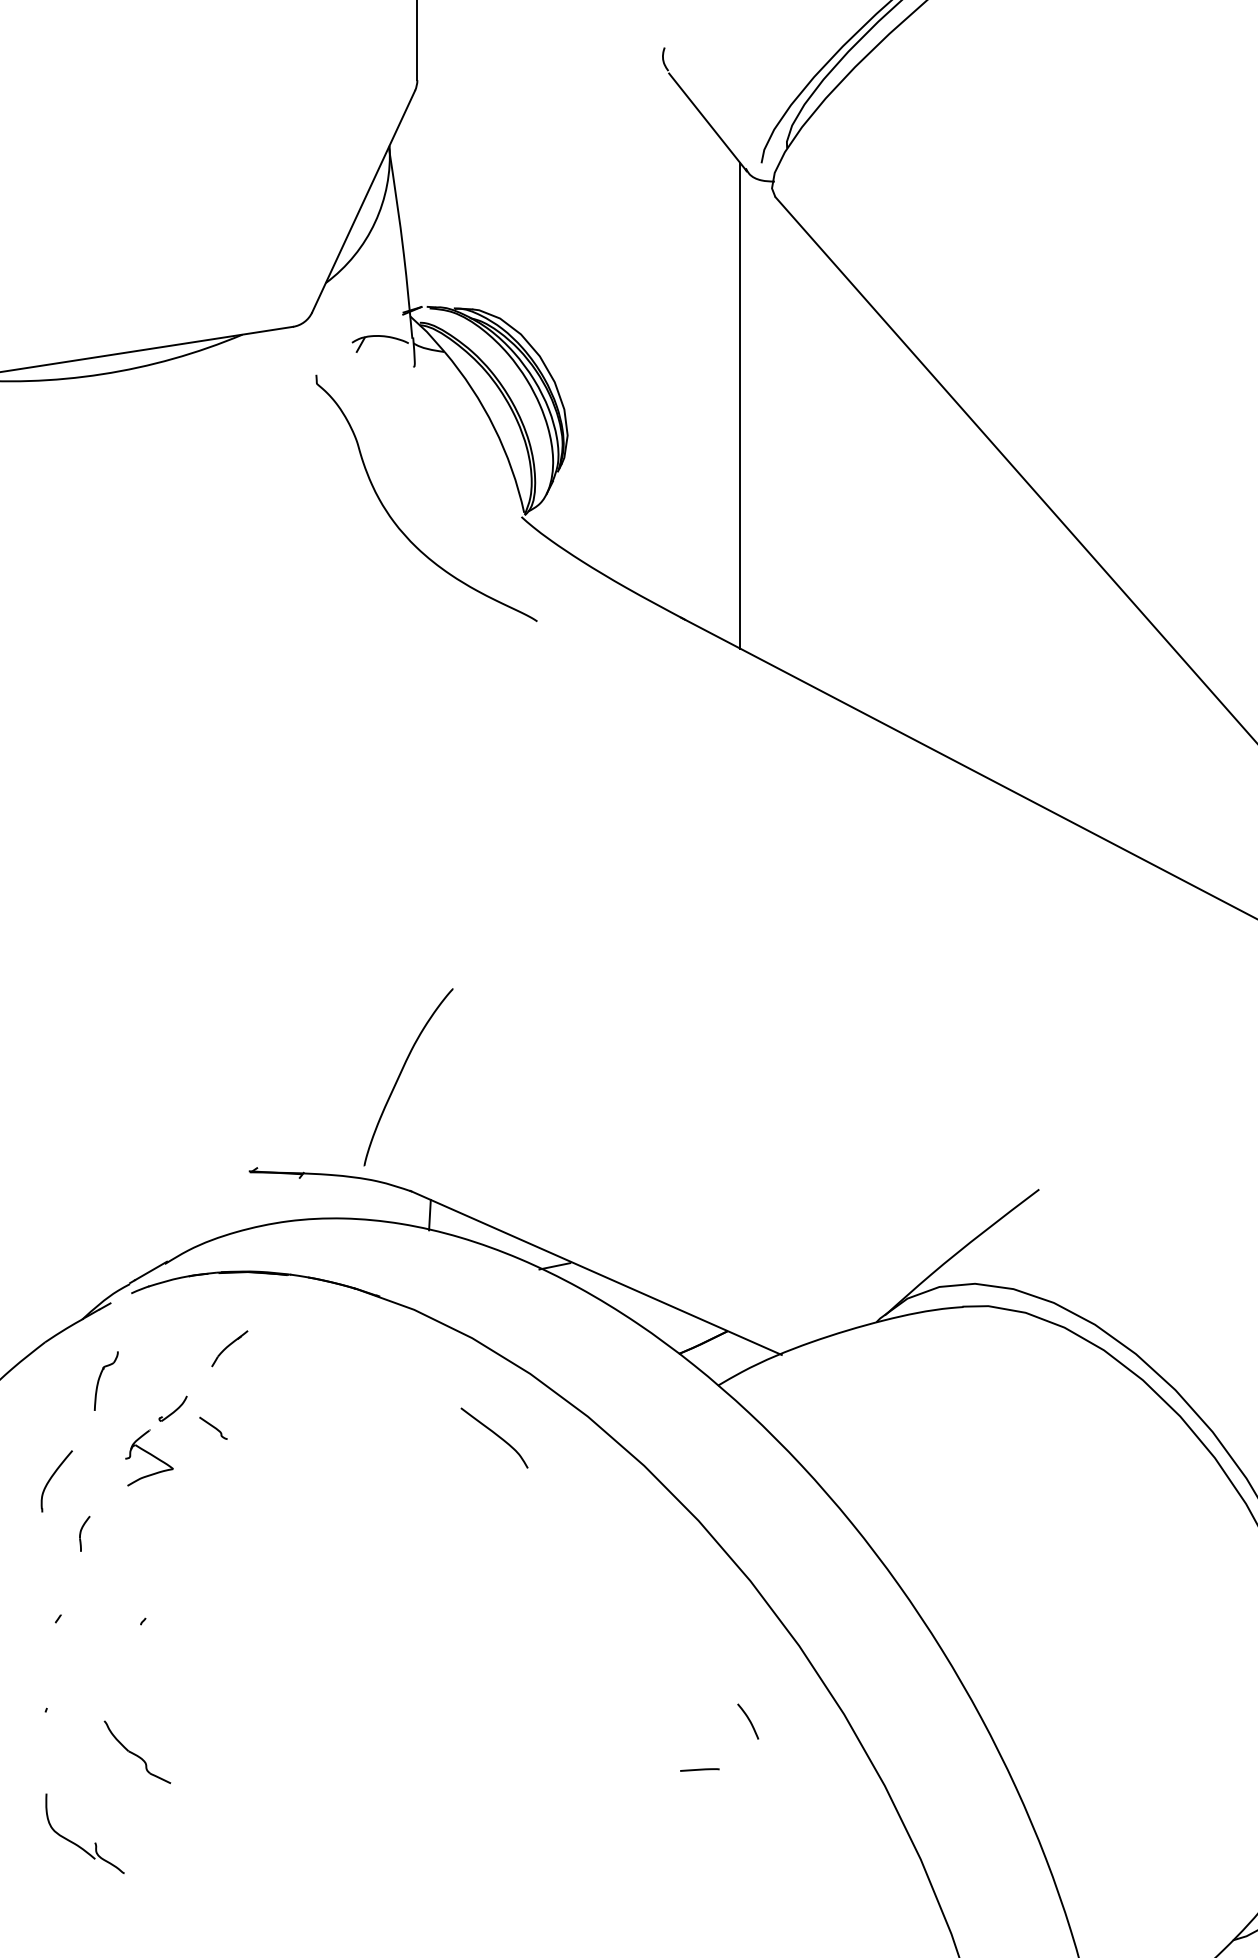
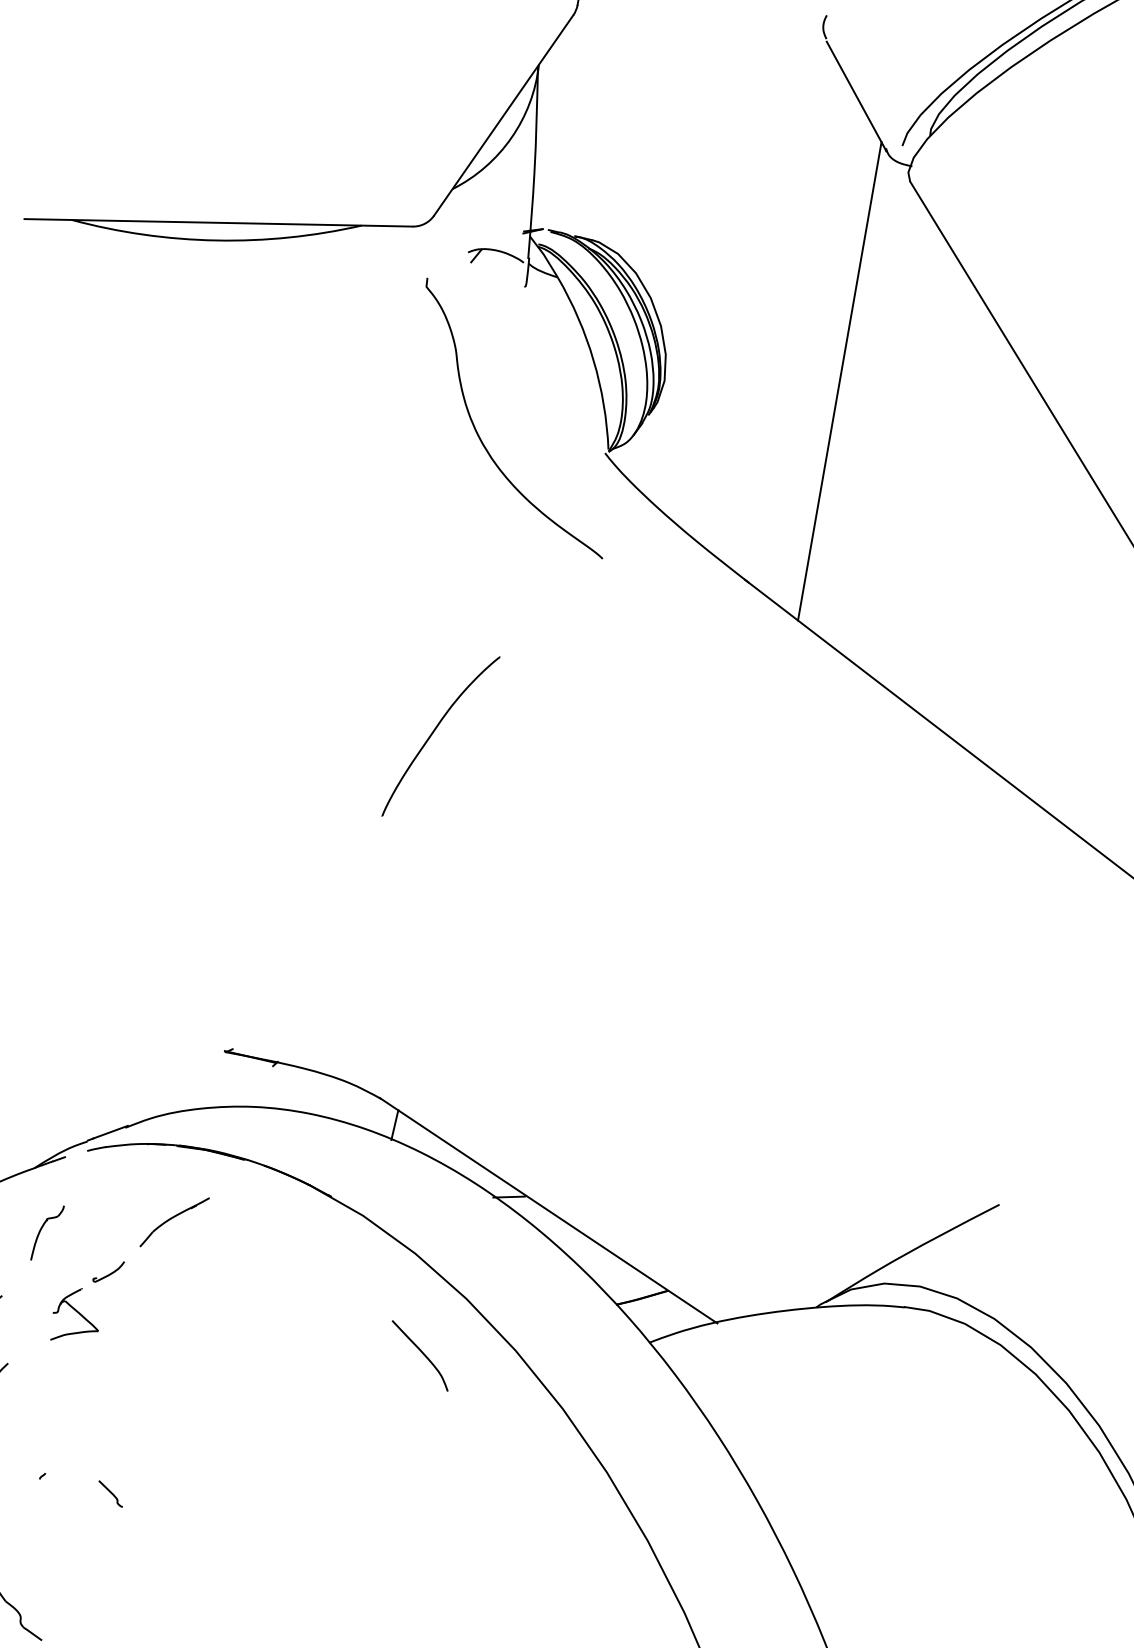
curve: (401, 1073) -> (434, 731), moved
part: (229, 1348) -> (174, 1222), size x1.67
curve: (213, 1427) -> (110, 1493), moved

